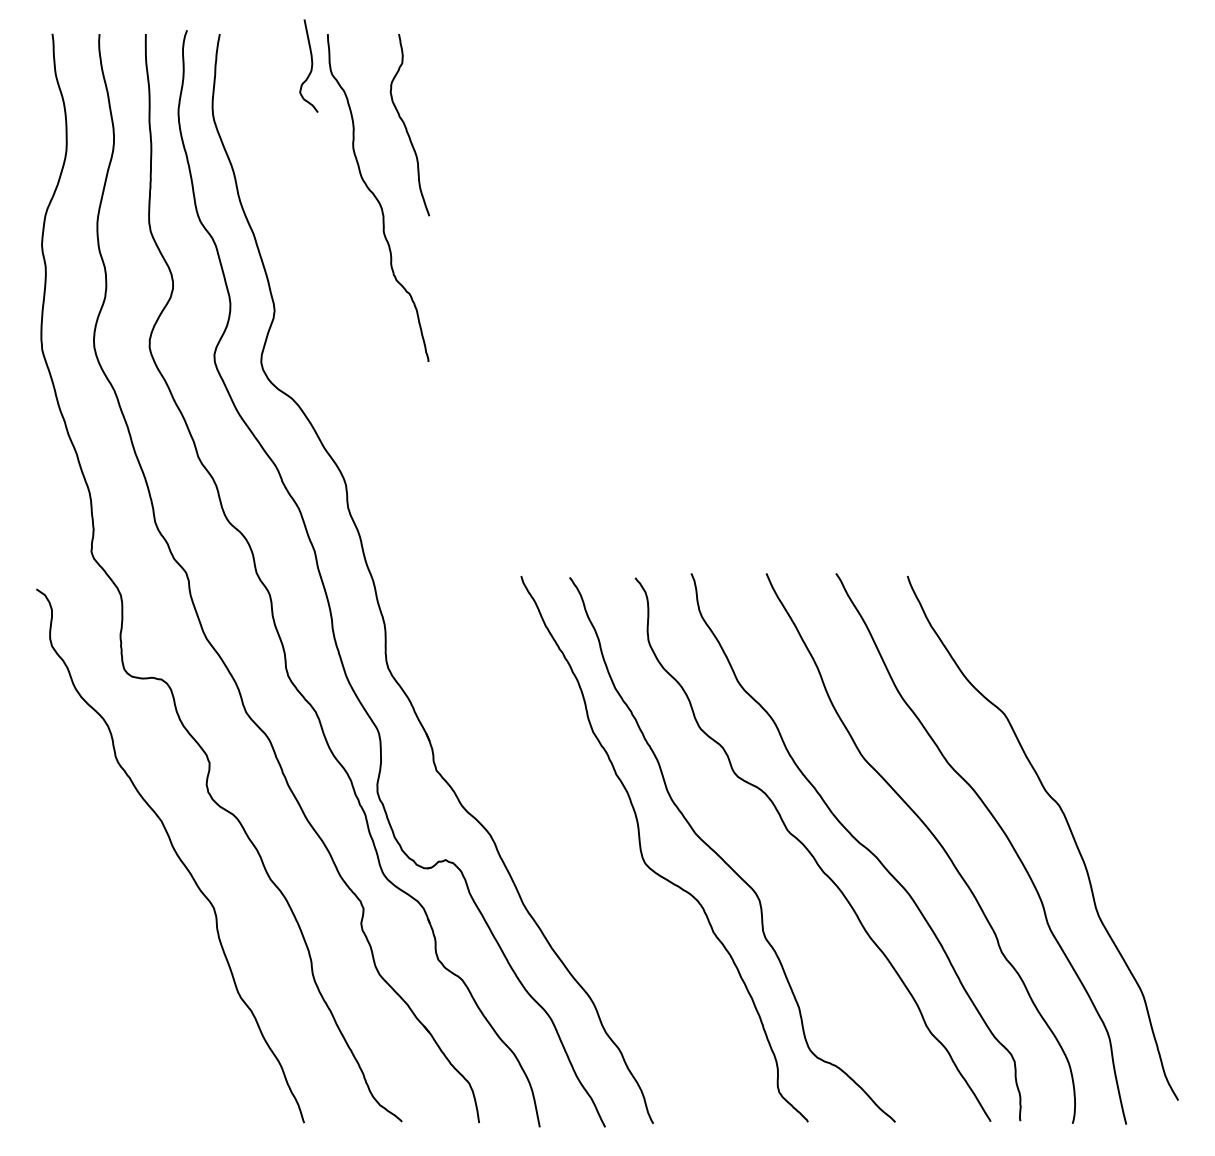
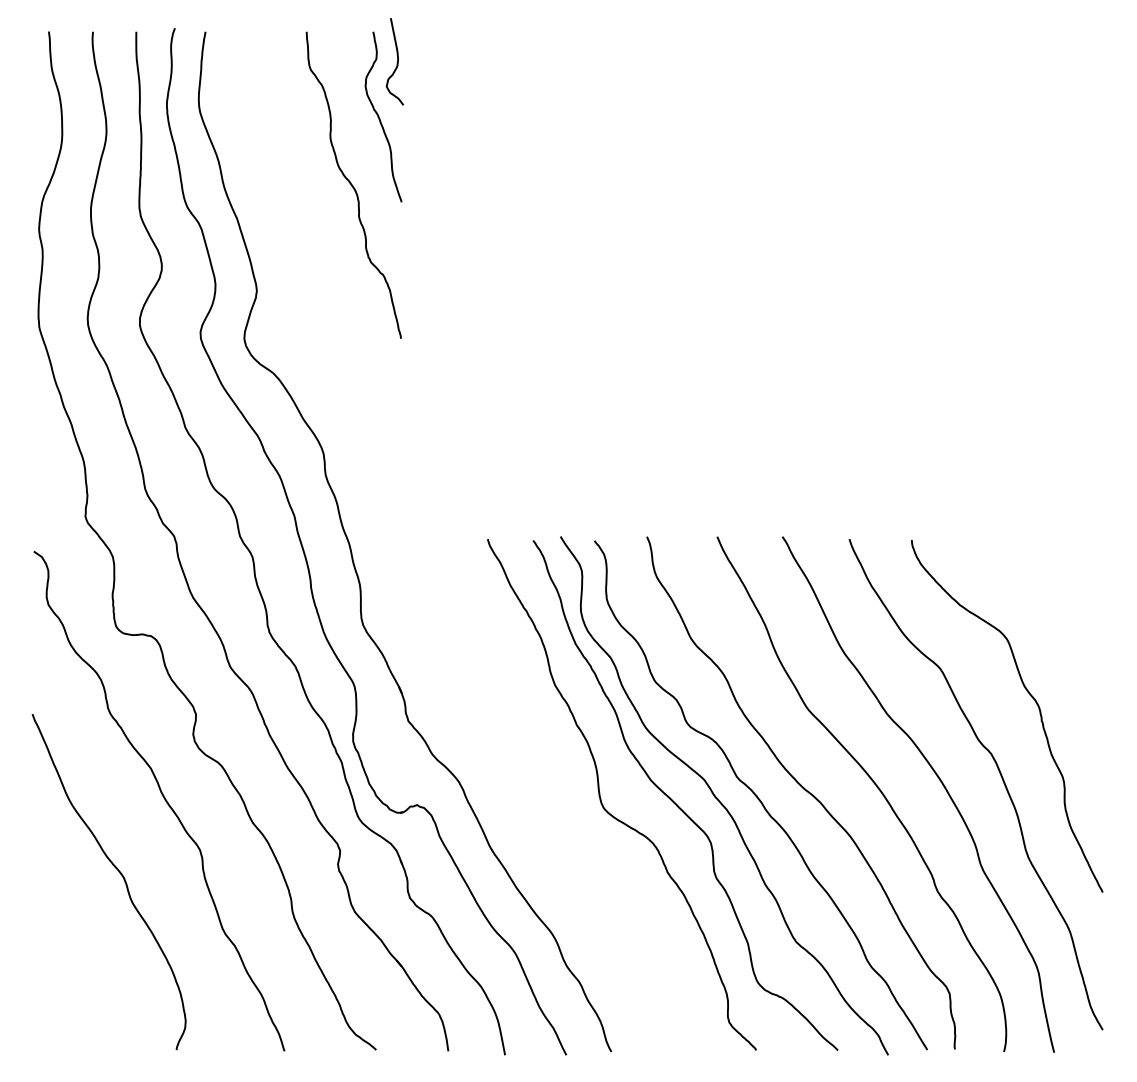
curve: (310, 67) -> (396, 63), moved
curve: (1099, 743) -> (1029, 695), added
curve: (767, 853) -> (718, 798), added
curve: (126, 932) -> (118, 872), added

